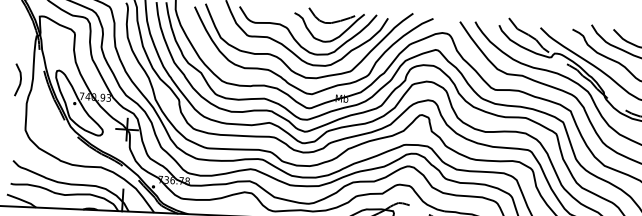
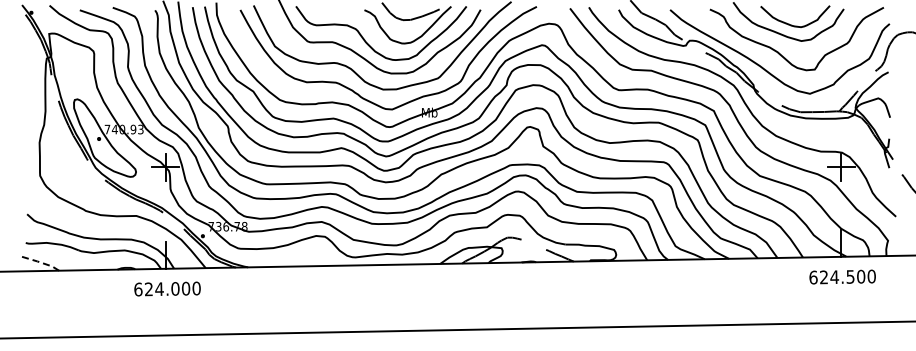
curve: (20, 79) -> (29, 113), removed
line: (22, 200) -> (41, 262), solid -> dashed

